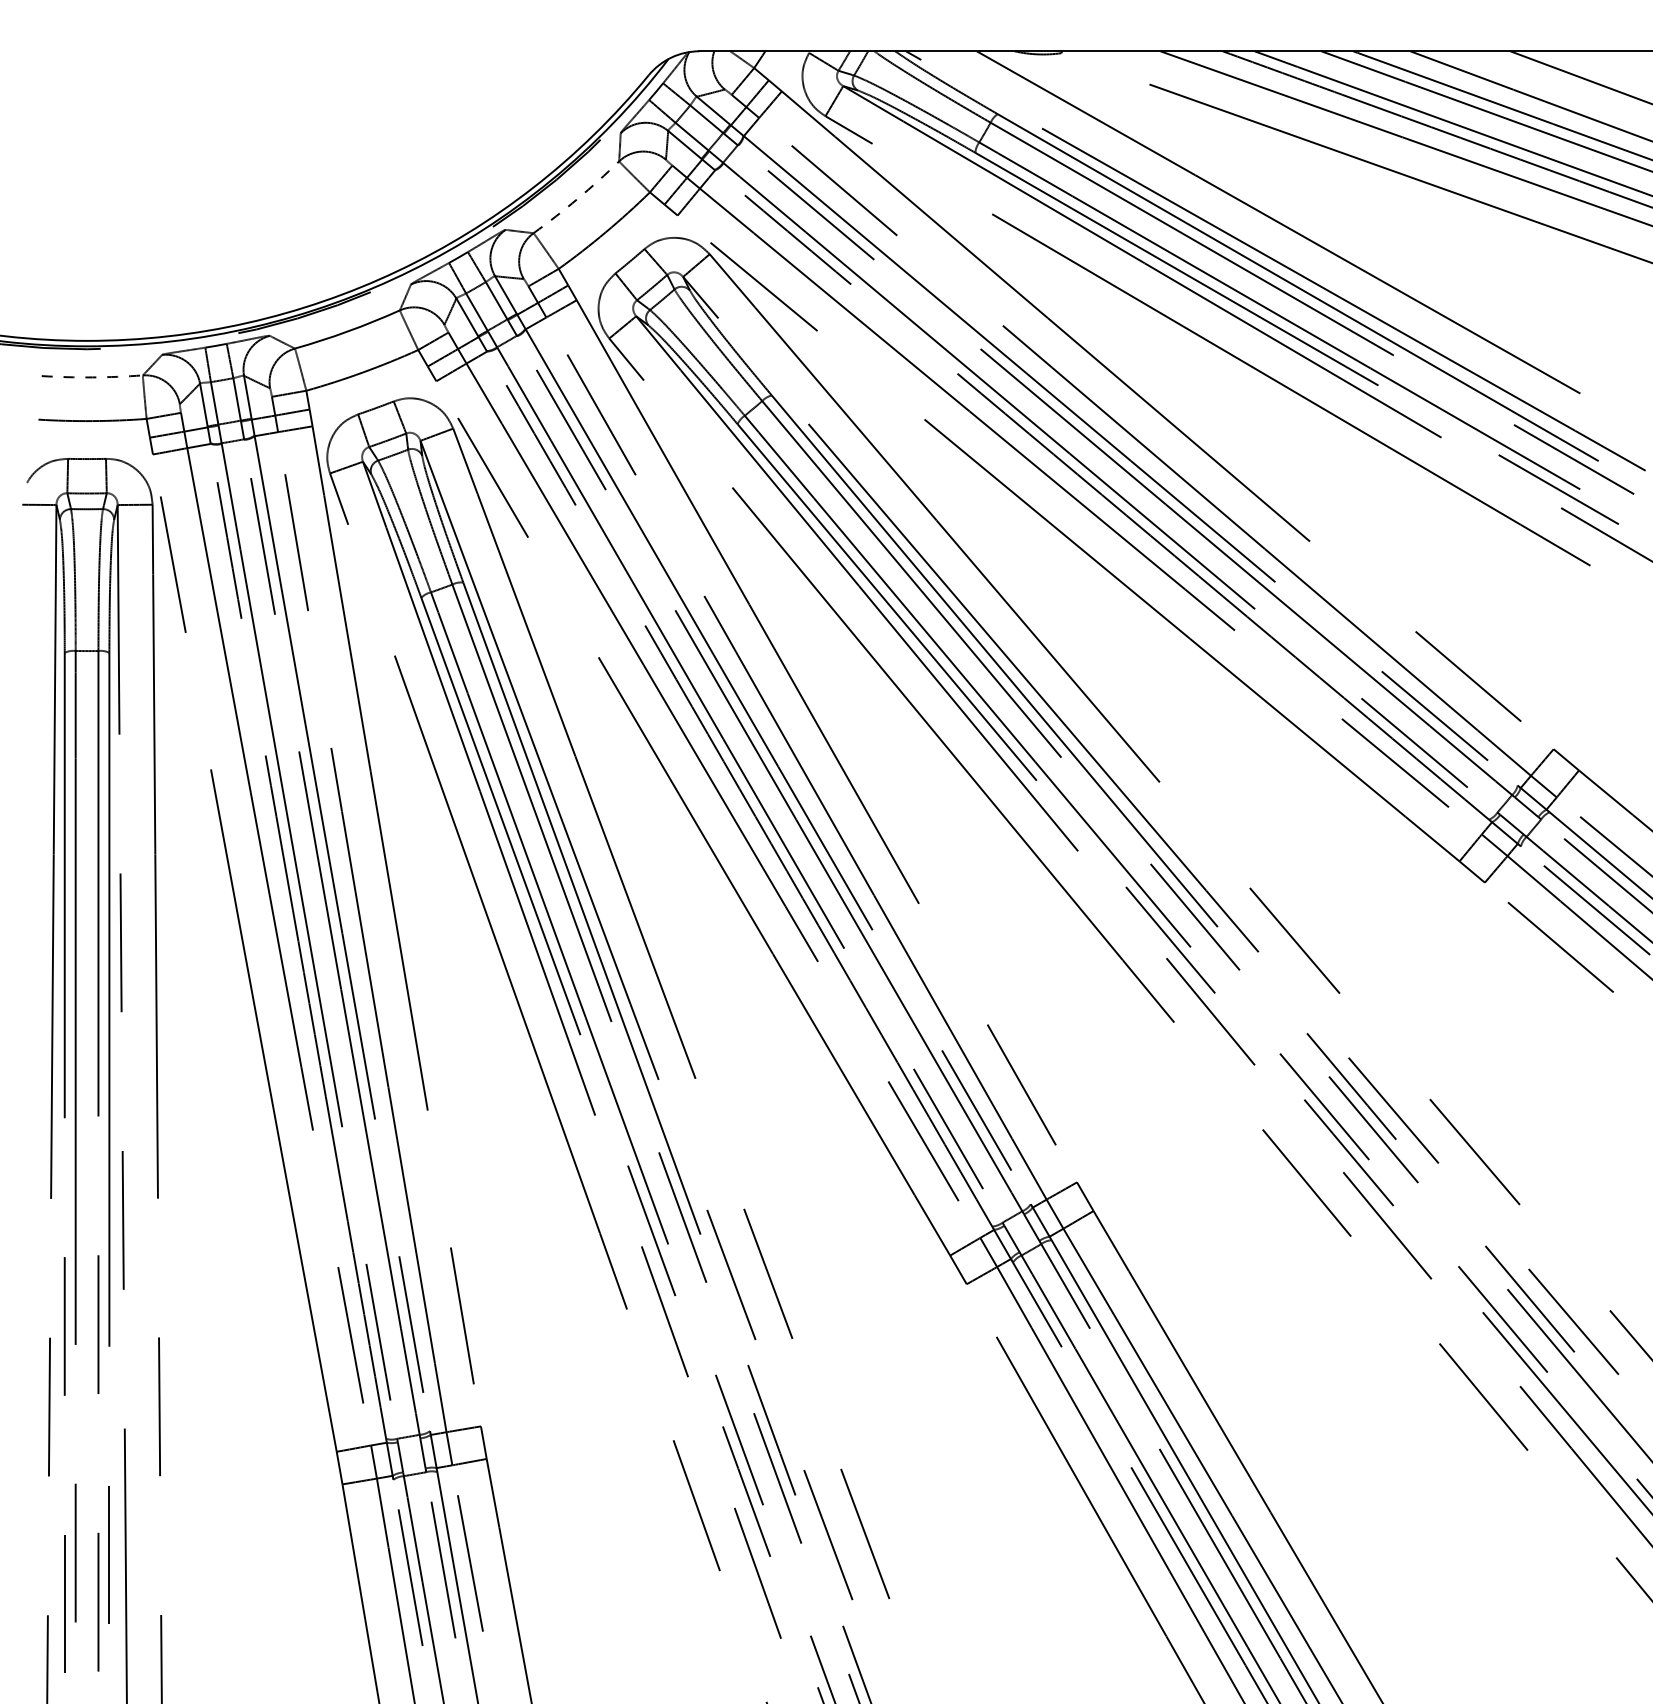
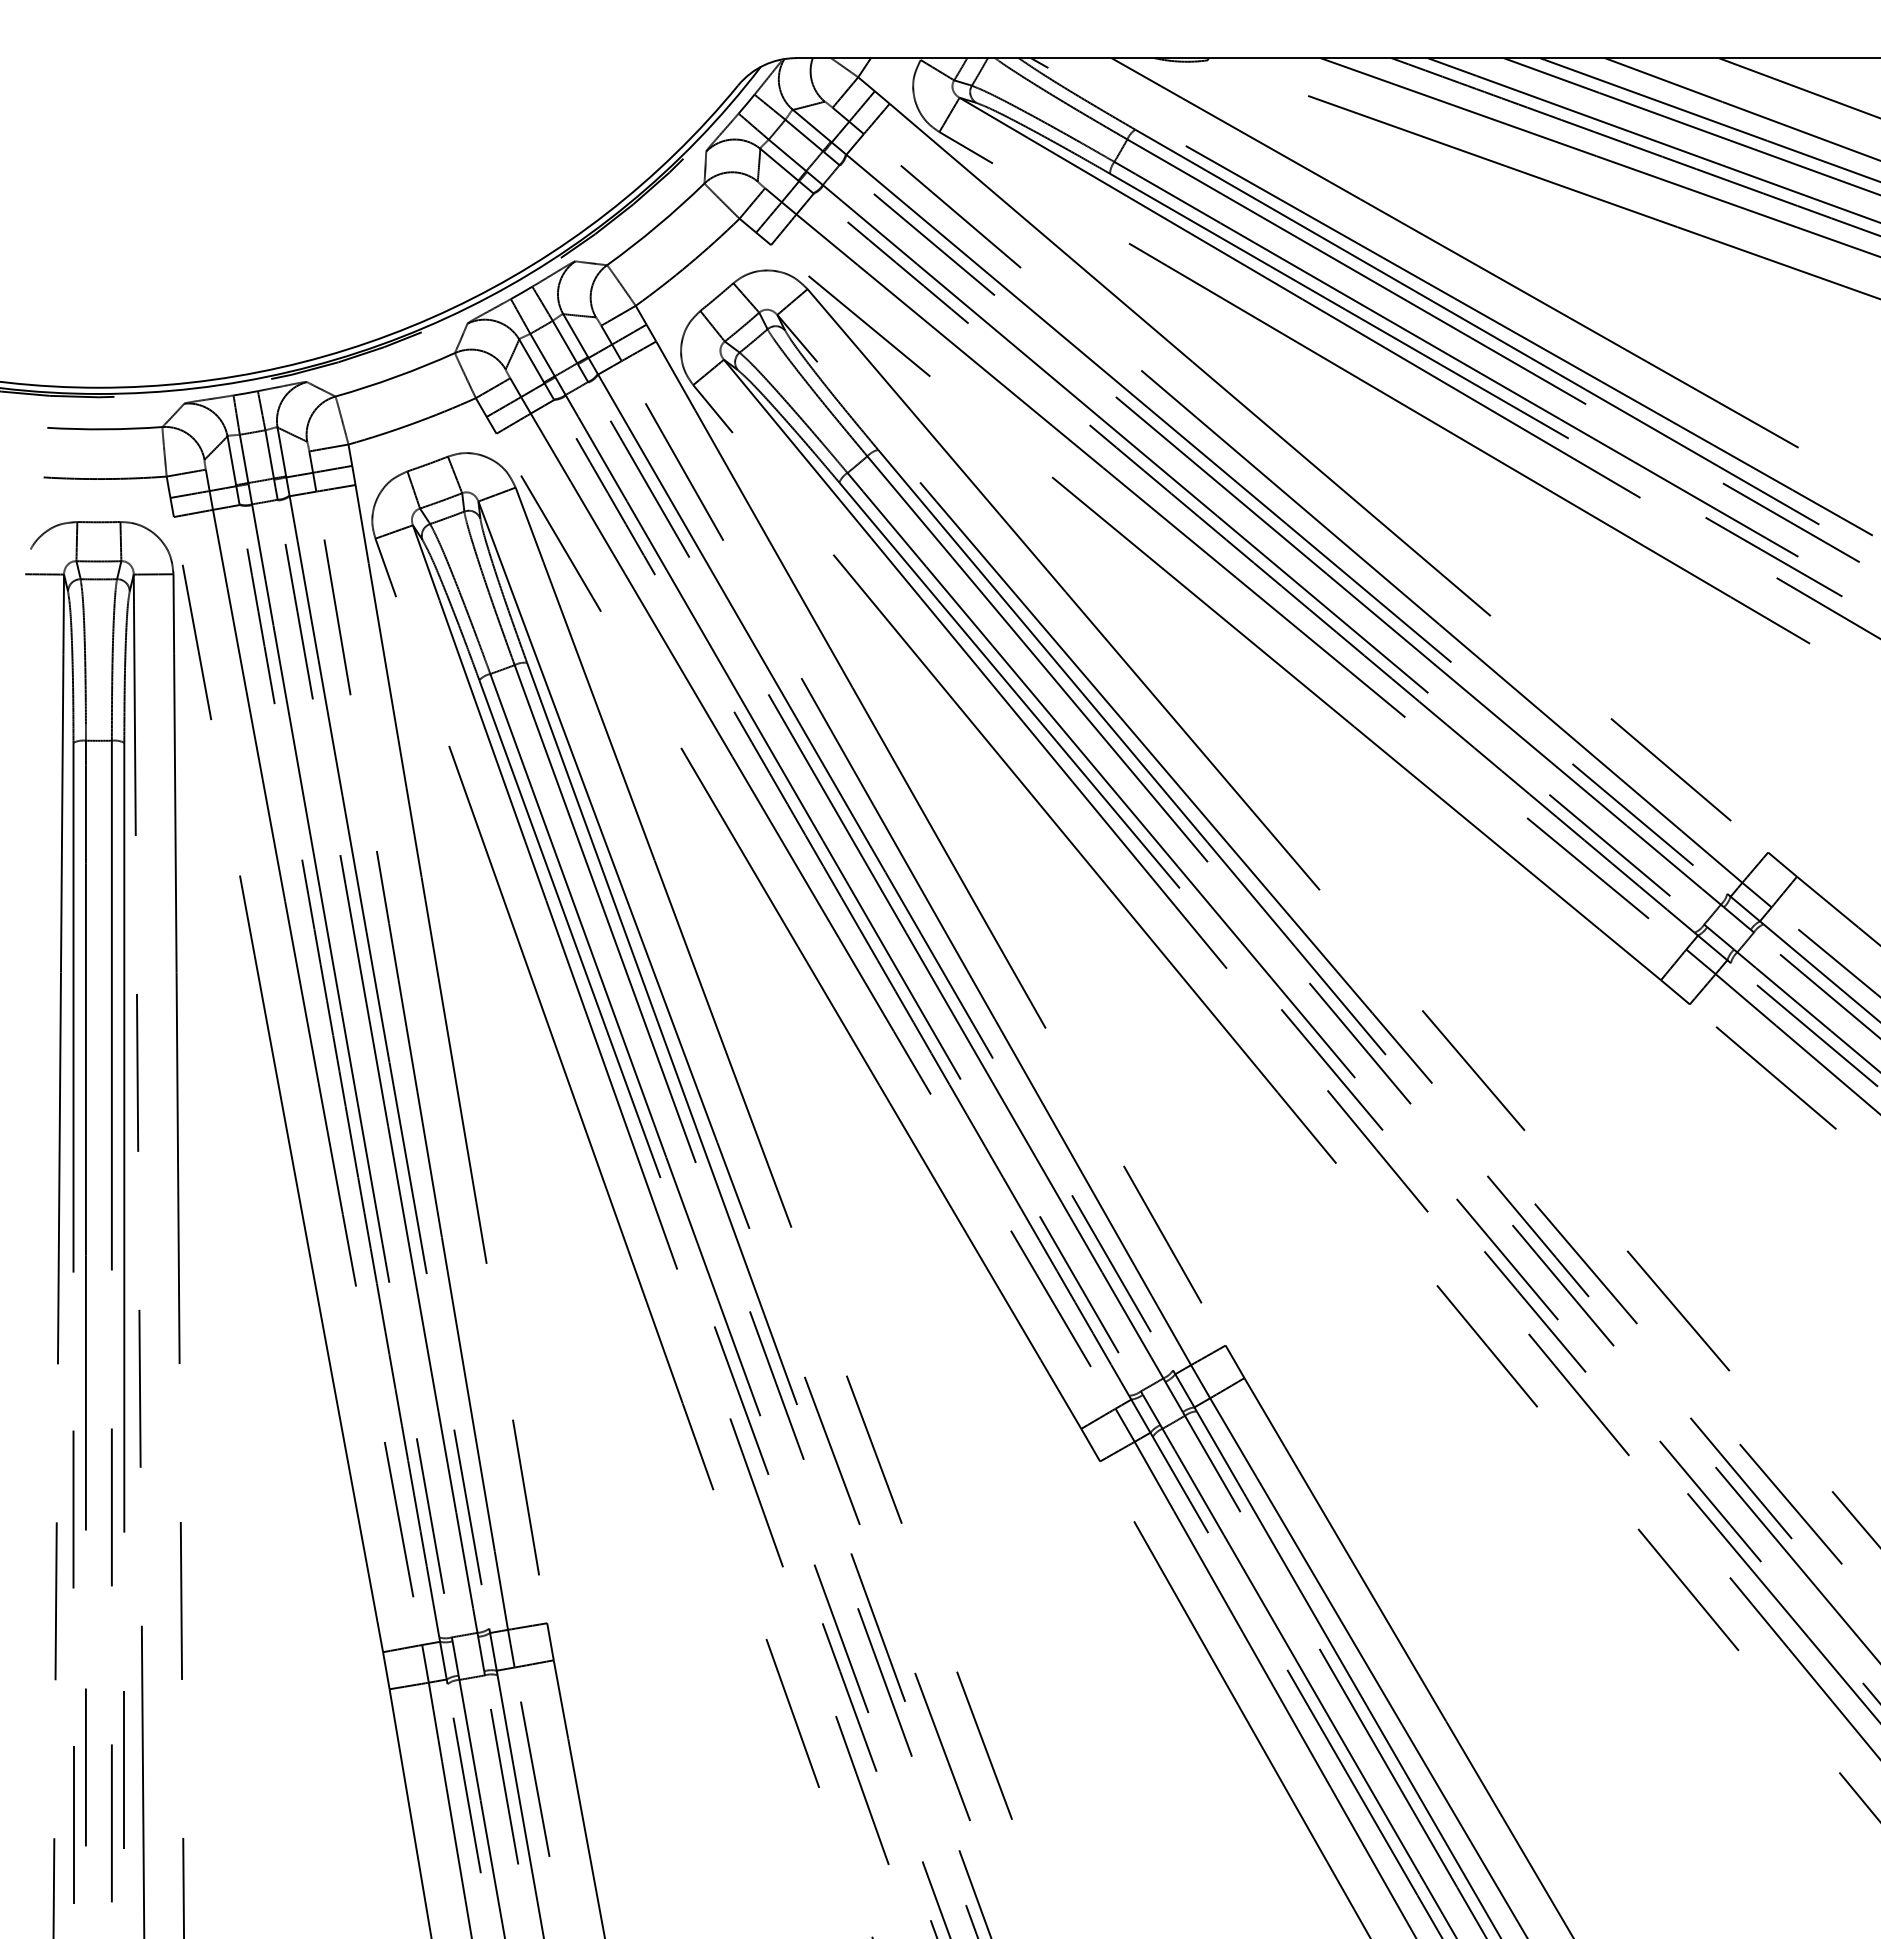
arc: (577, 199) -> (657, 226), dashed -> solid
arc: (91, 377) -> (104, 429), dashed -> solid

